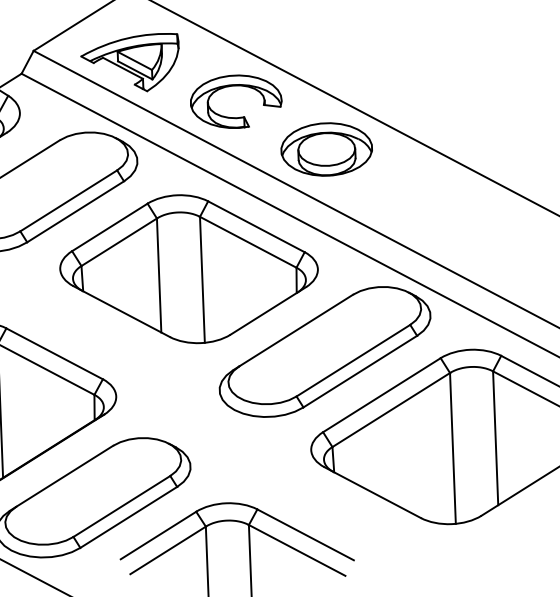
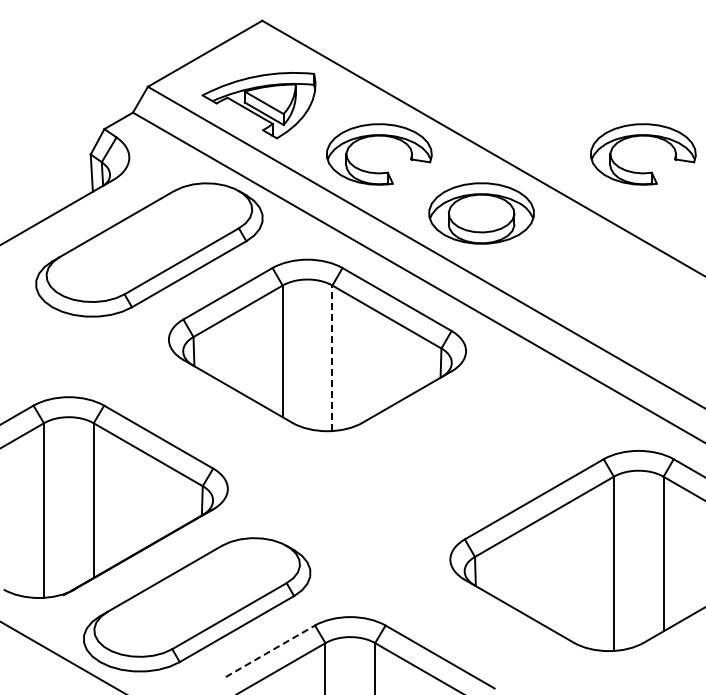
part: (464, 77) -> (643, 136), added
line: (202, 279) -> (332, 358), solid -> dashed
part: (324, 351) -> (470, 446), removed
line: (158, 535) -> (270, 651), solid -> dashed

